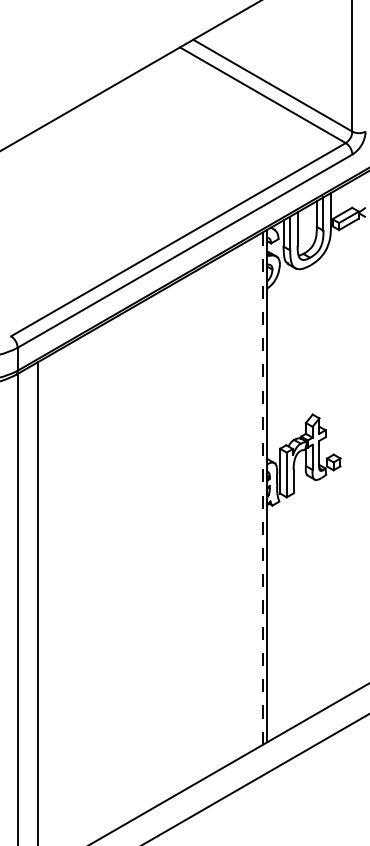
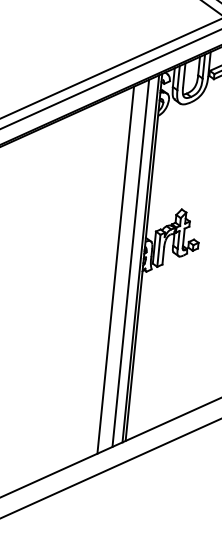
line: (262, 488) -> (140, 258), dashed -> solid
line: (249, 496) -> (130, 263), added
line: (229, 507) -> (115, 270), added

